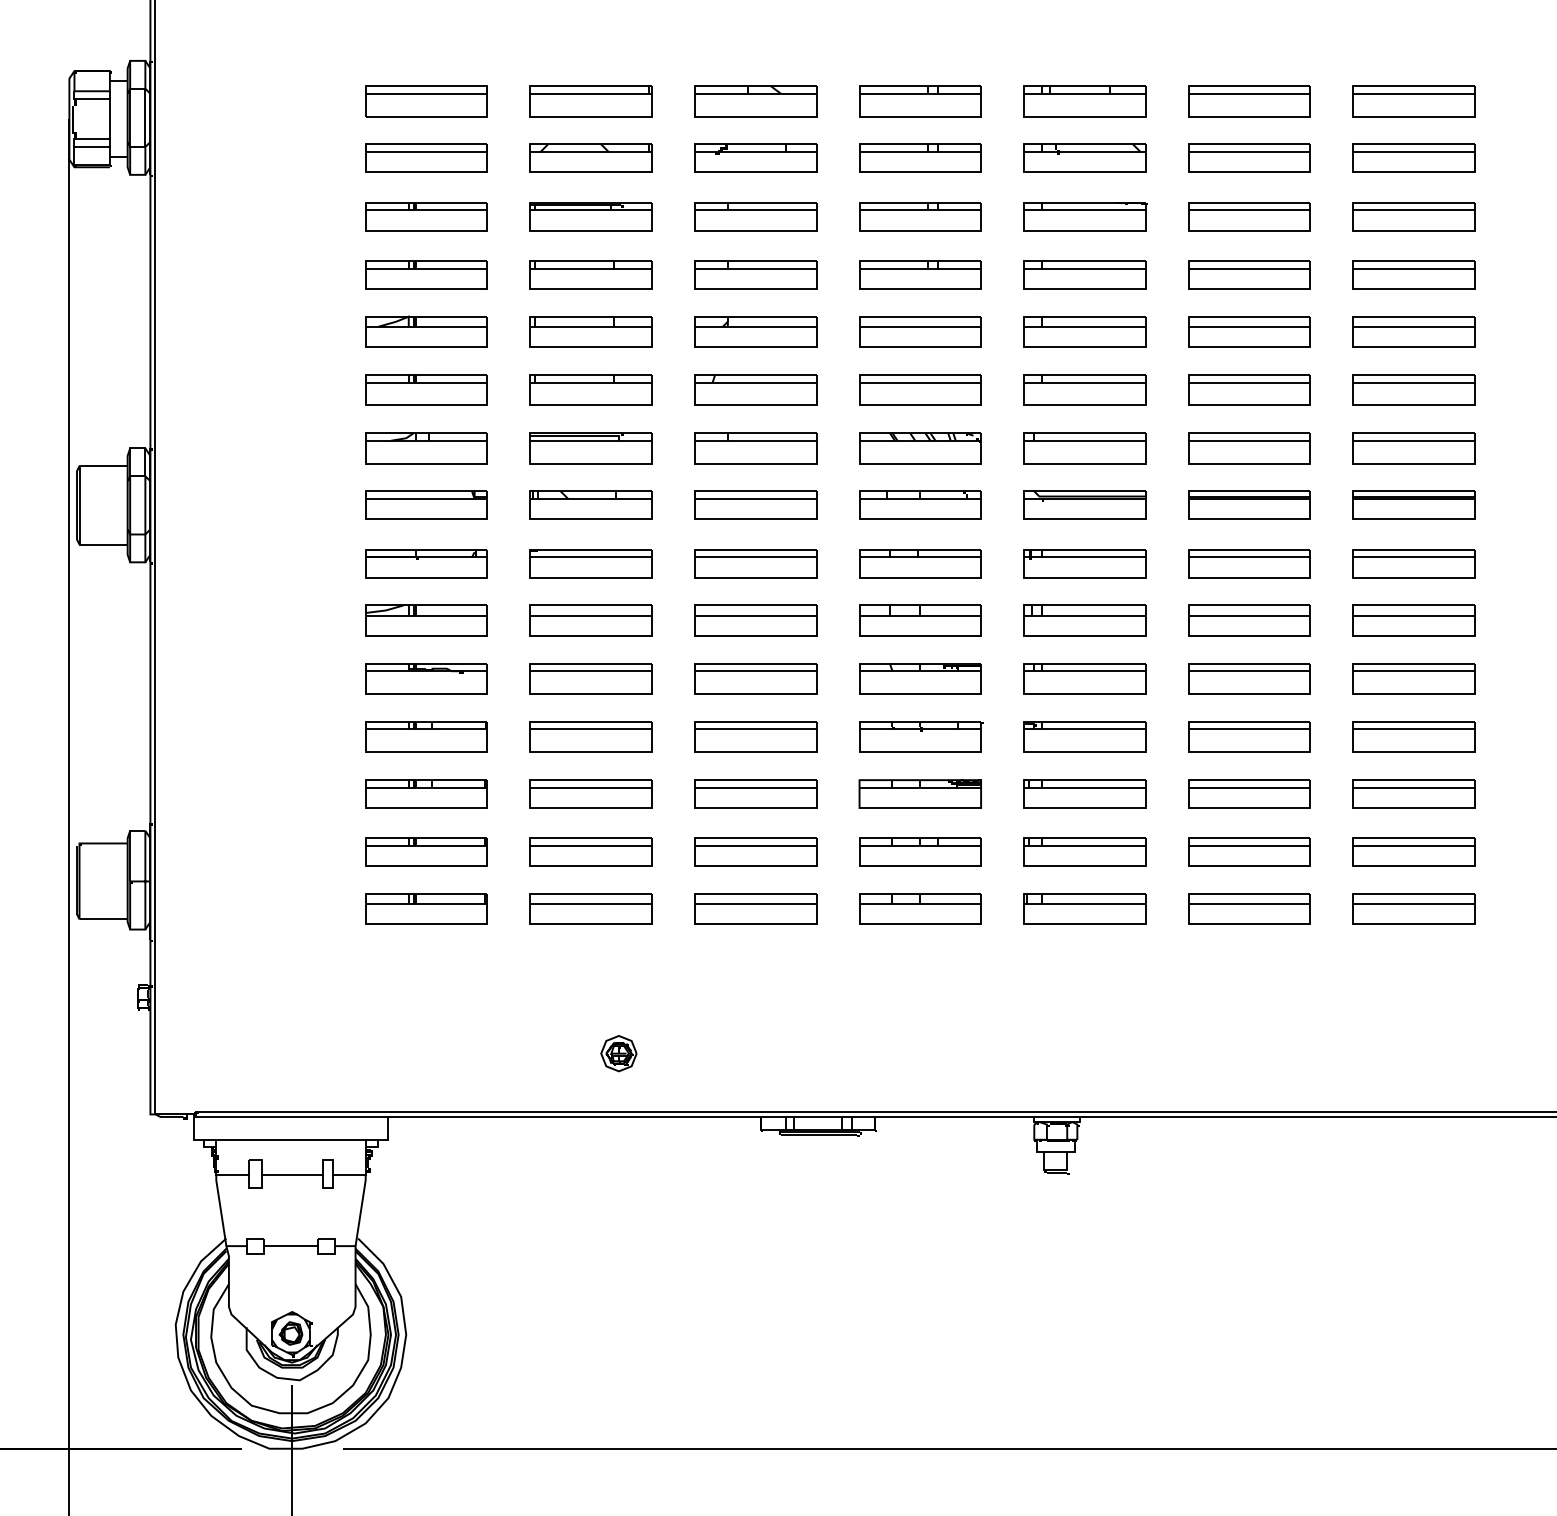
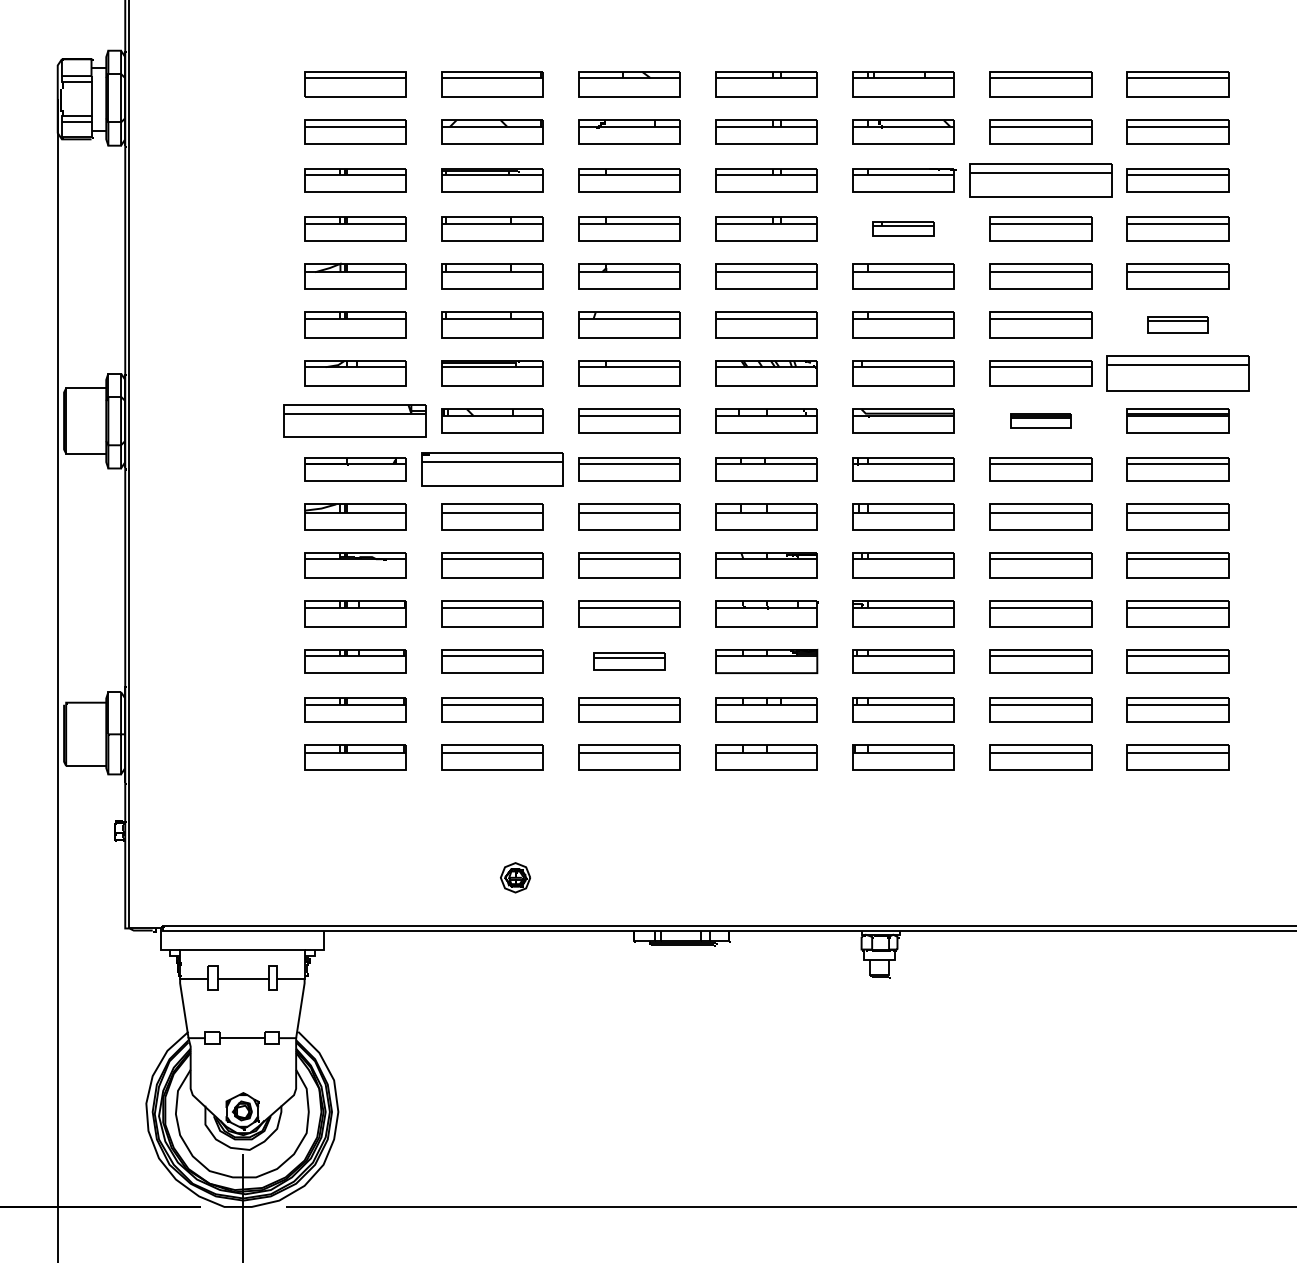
part: (1249, 216) -> (1040, 180), size x1.4
part: (1084, 274) -> (903, 228), size x0.6
part: (1413, 389) -> (1177, 324), size x0.6
part: (1413, 448) -> (1177, 373), size x1.4
part: (426, 504) -> (355, 420), size x1.4
part: (1249, 504) -> (1040, 420), size x0.6
part: (590, 563) -> (491, 469), size x1.4
part: (755, 793) -> (629, 661), size x0.7

